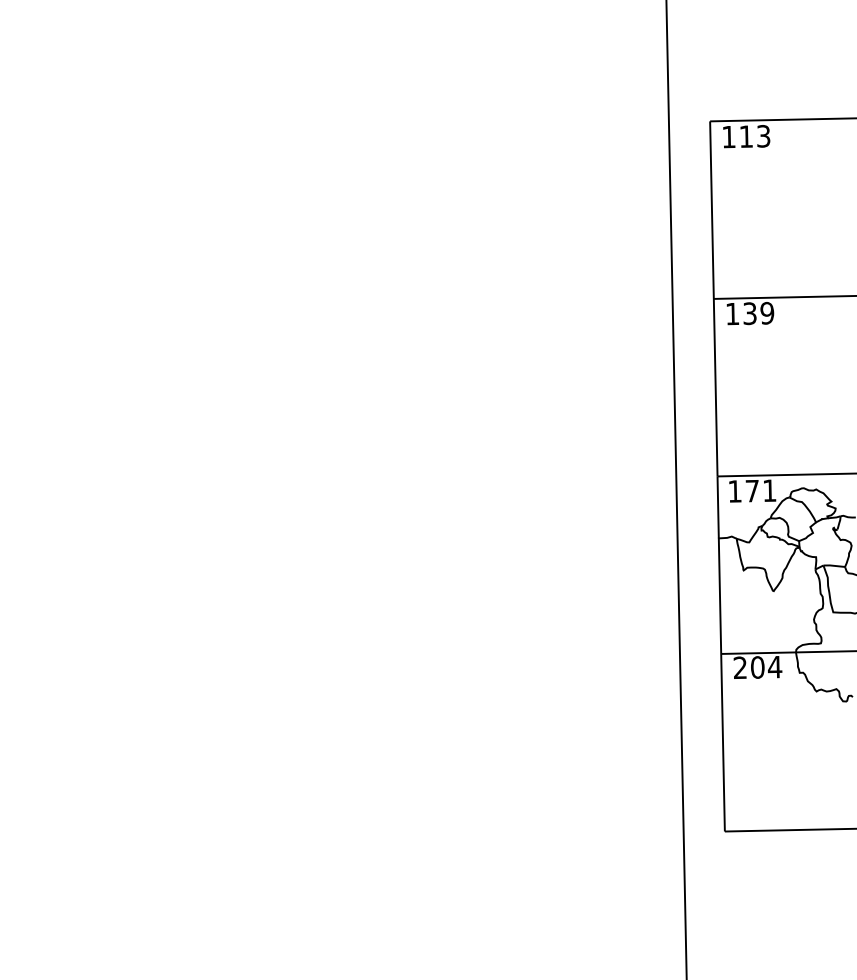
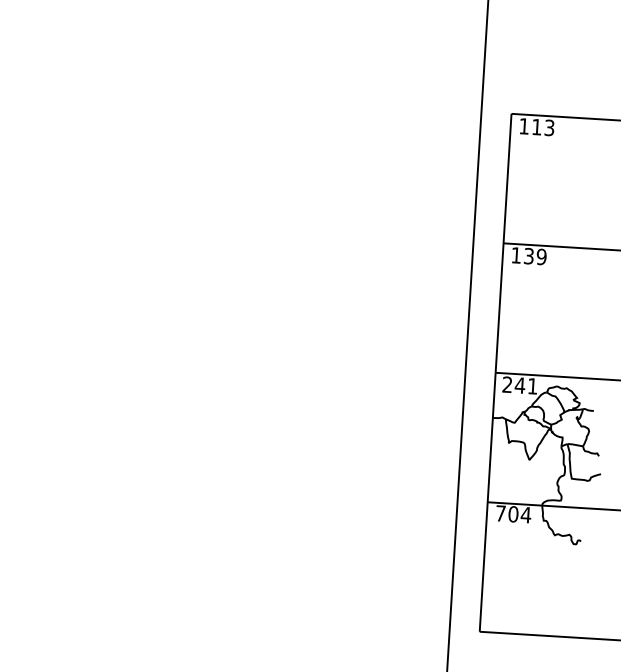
text: (743, 491) -> (513, 385), 171 -> 241
text: (739, 667) -> (500, 513), 204 -> 704

